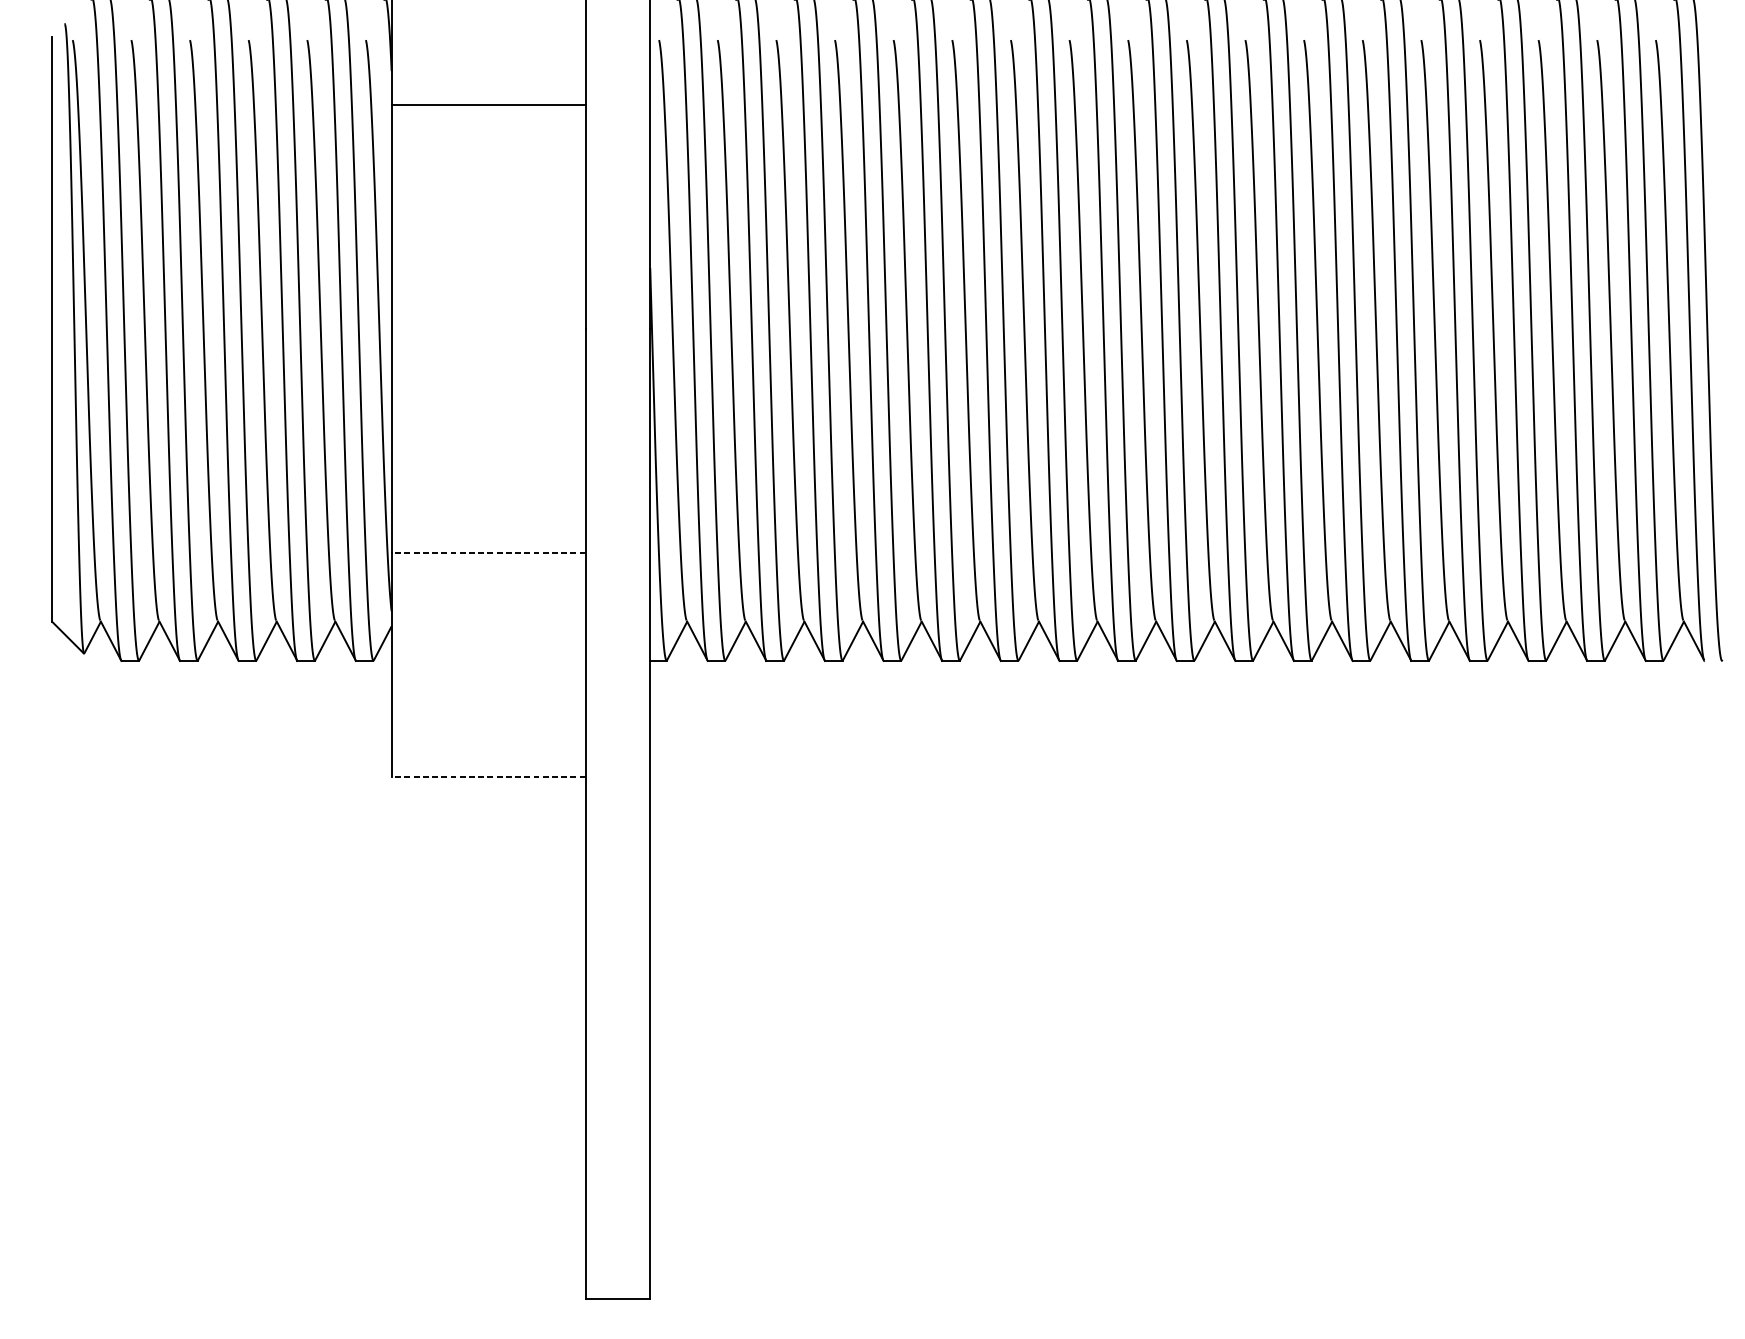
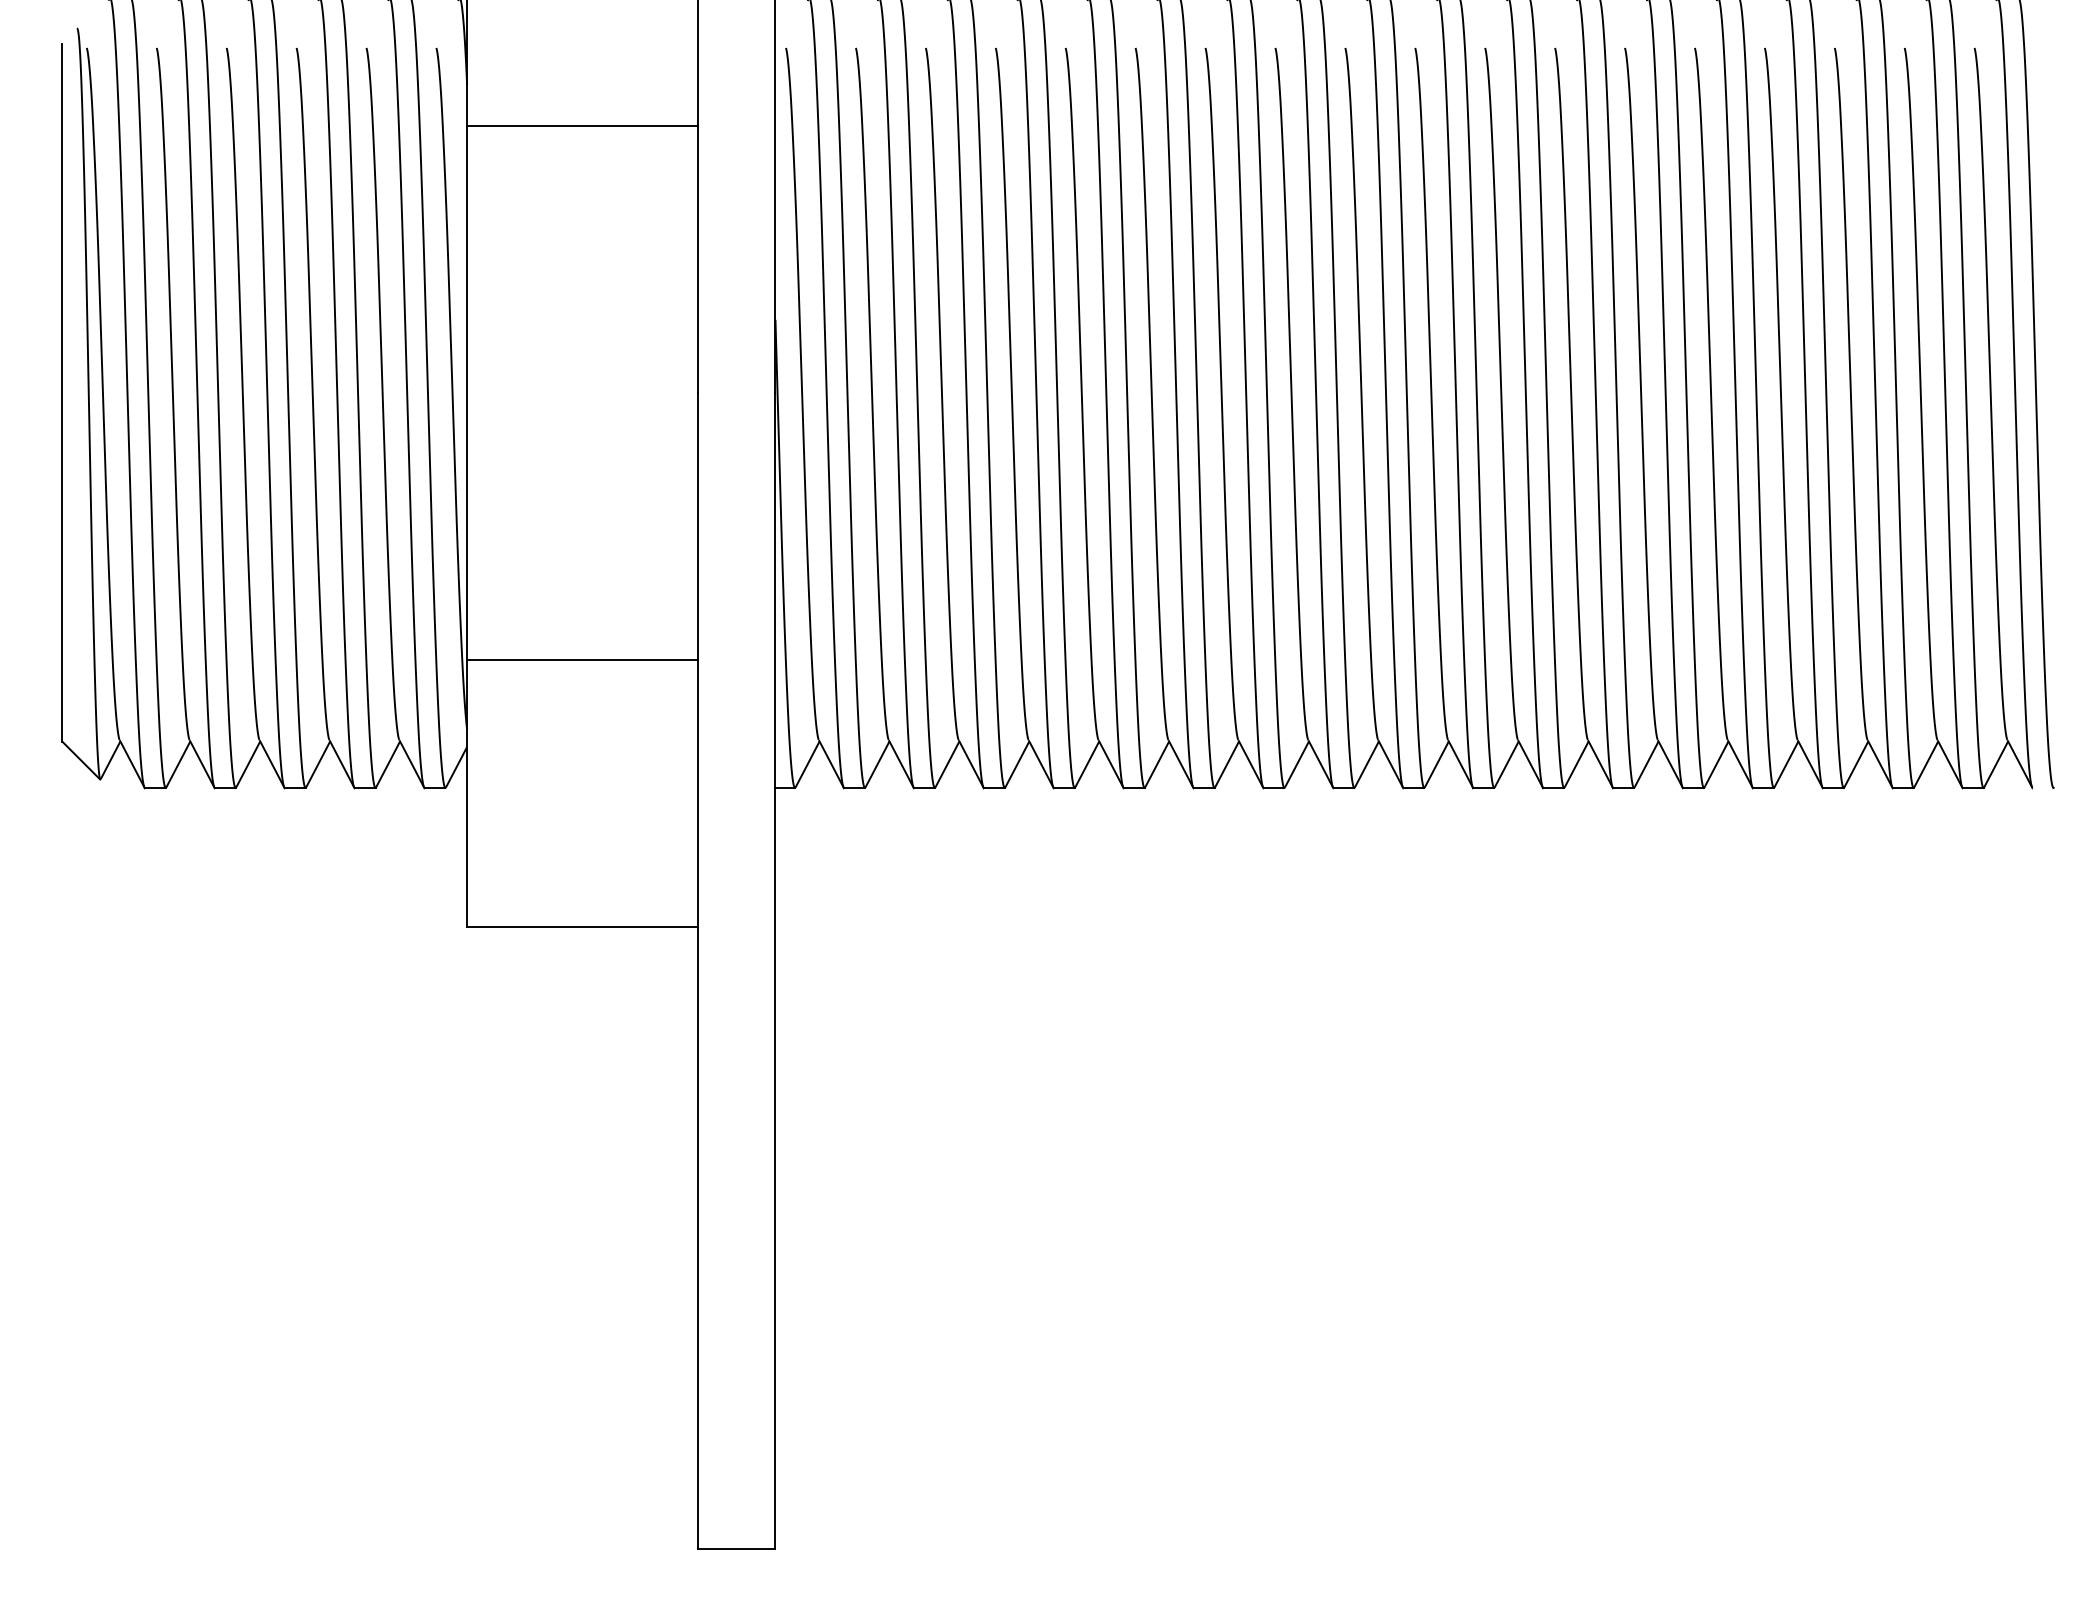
line: (488, 552) -> (582, 659), dashed -> solid
line: (488, 777) -> (582, 927), dashed -> solid

